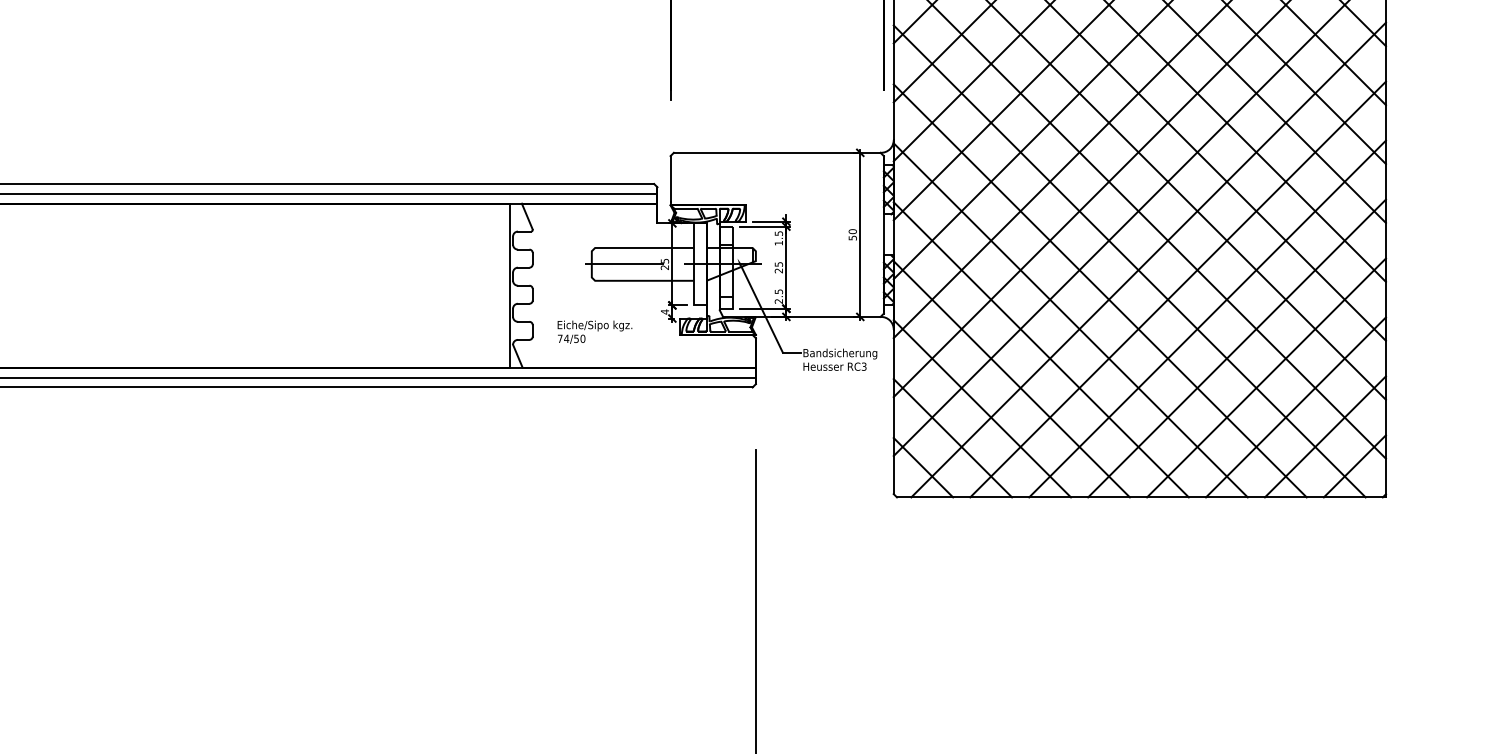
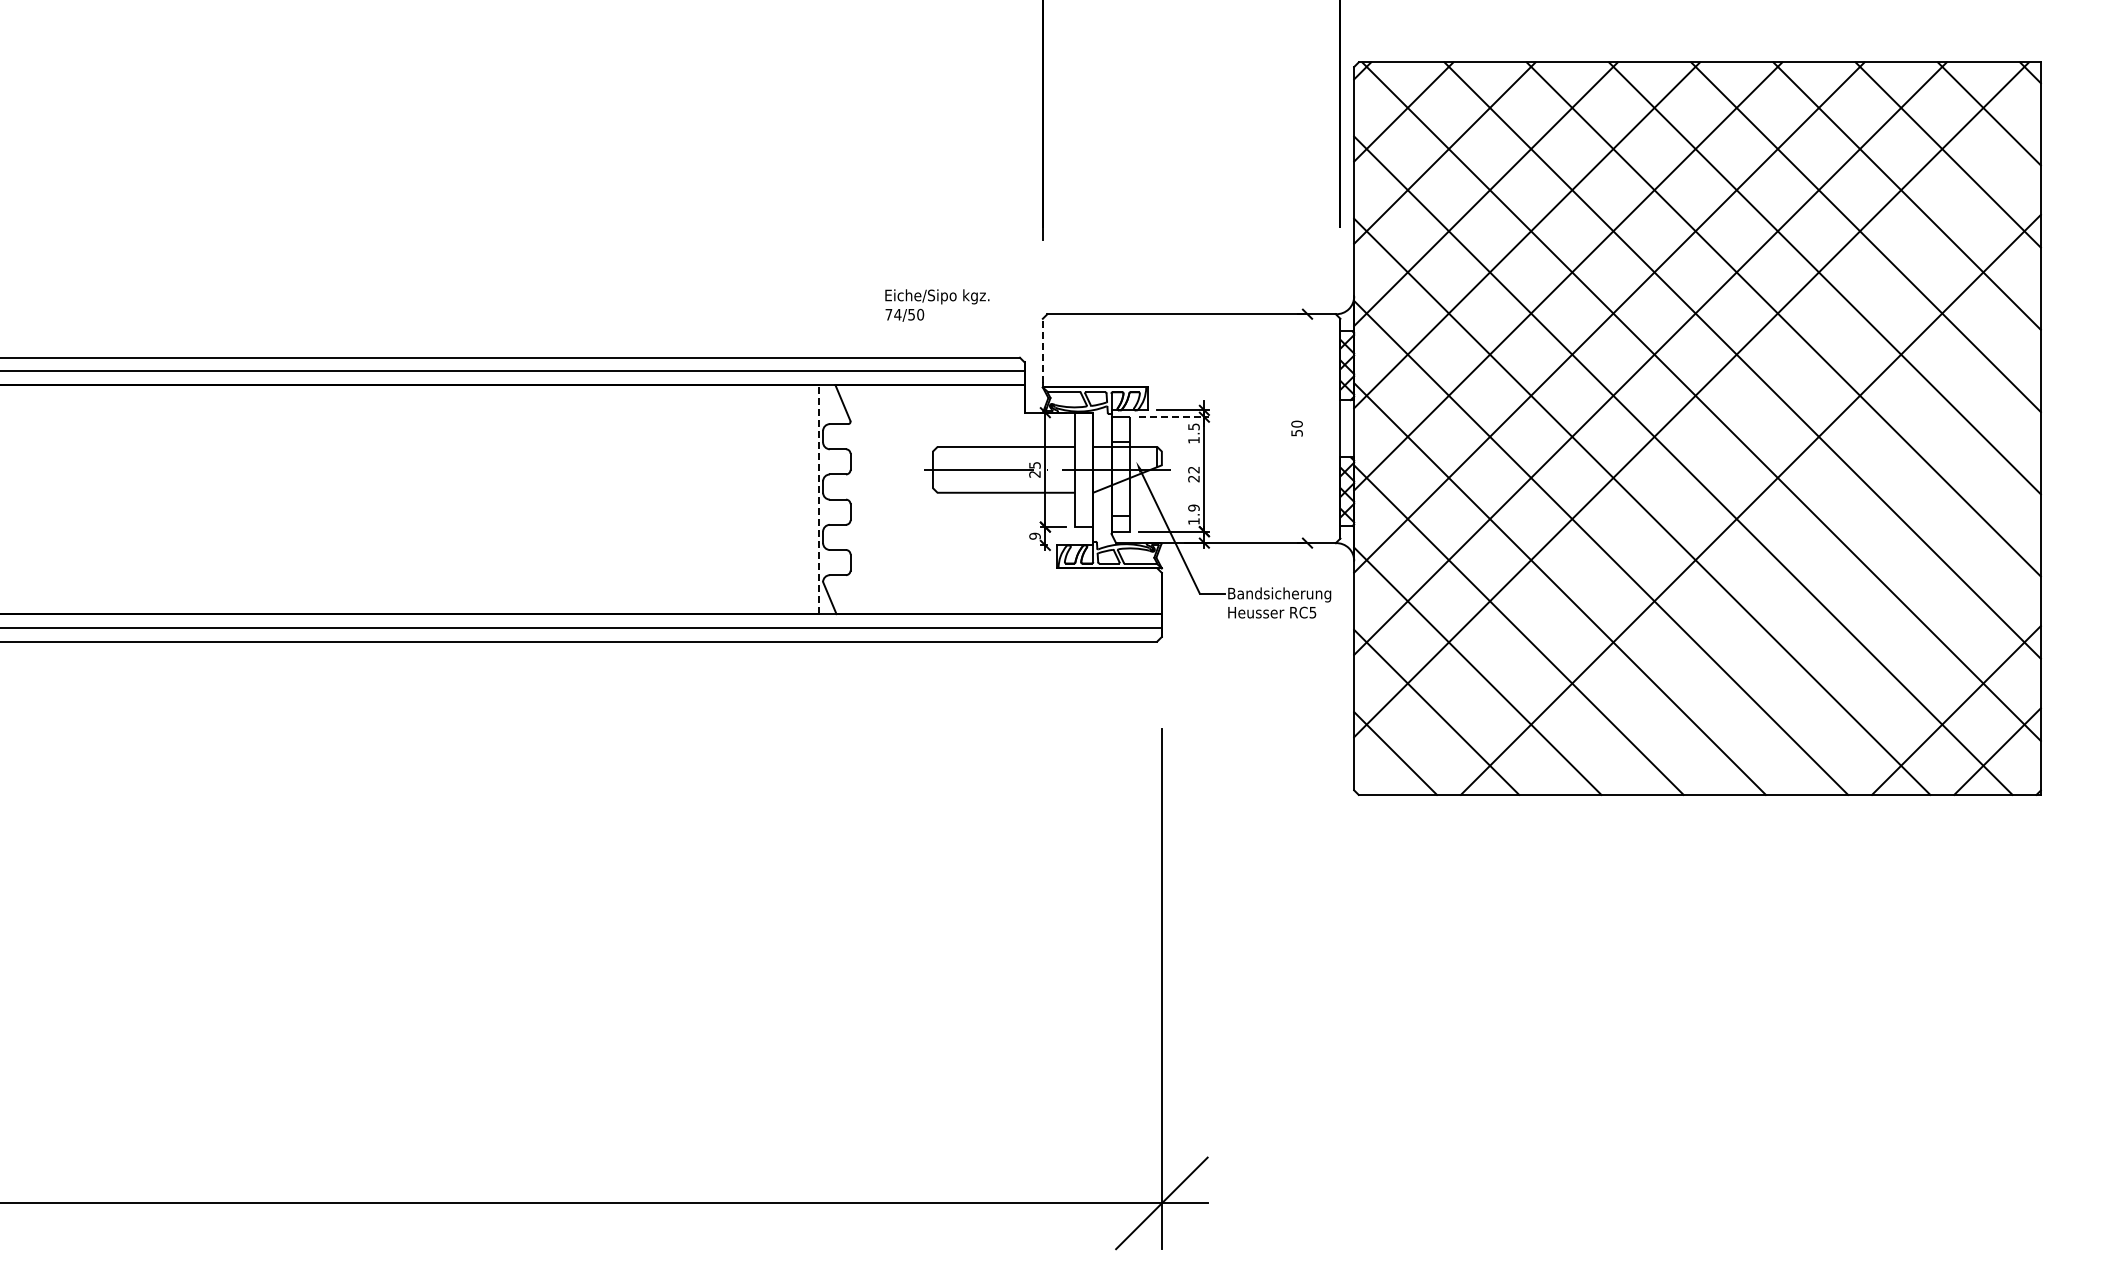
line: (670, 178) -> (1042, 350), solid -> dashed
line: (764, 226) -> (1173, 417), solid -> dashed
line: (860, 234) -> (1307, 428), removed
line: (1148, 259) -> (1709, 463), removed
text: (778, 264) -> (1193, 469), 25 -> 22
line: (509, 285) -> (818, 499), solid -> dashed
text: (778, 296) -> (1193, 514), 2.5 -> 1.9
text: (664, 311) -> (1034, 535), 4 -> 9
line: (1207, 318) -> (1791, 545), removed
text: (595, 332) -> (937, 305), moved
line: (1236, 347) -> (1832, 586), removed
text: (864, 365) -> (1313, 611), RC3 -> RC5
line: (1265, 377) -> (1873, 627), removed
line: (1295, 406) -> (1914, 668), removed

